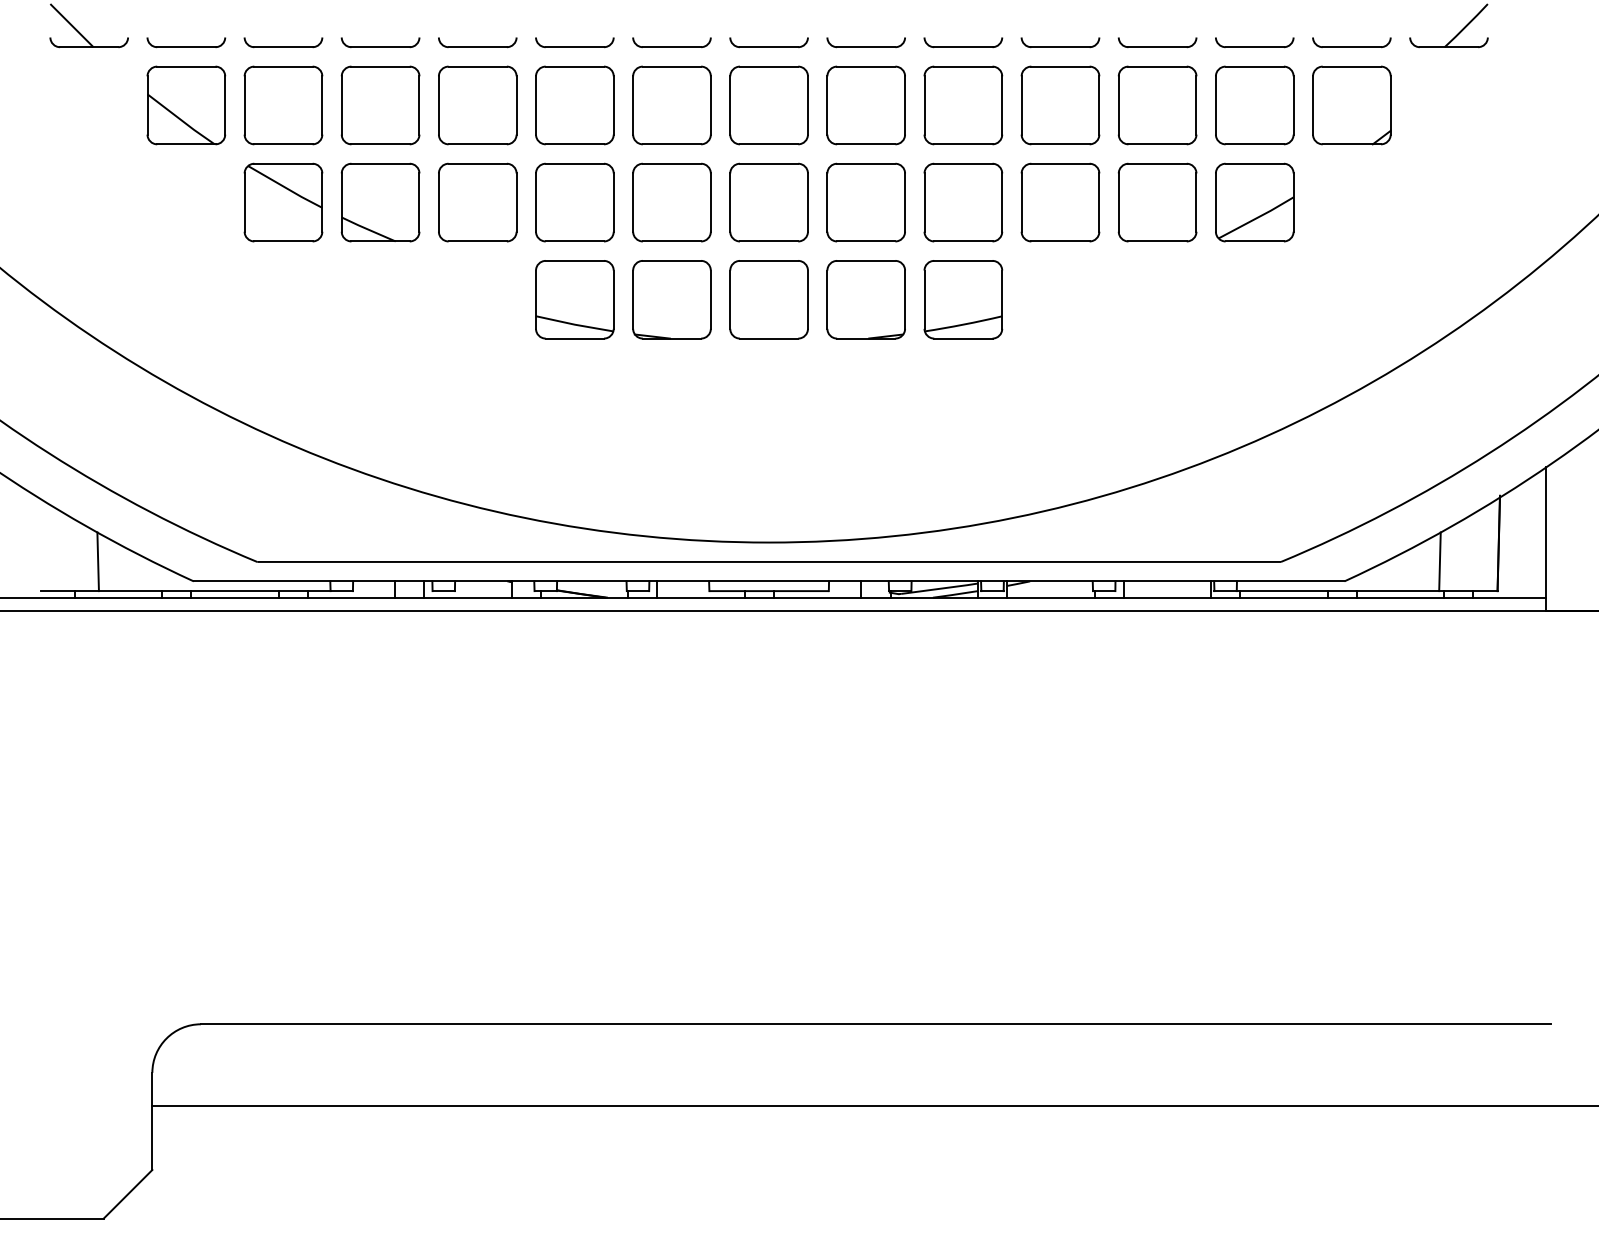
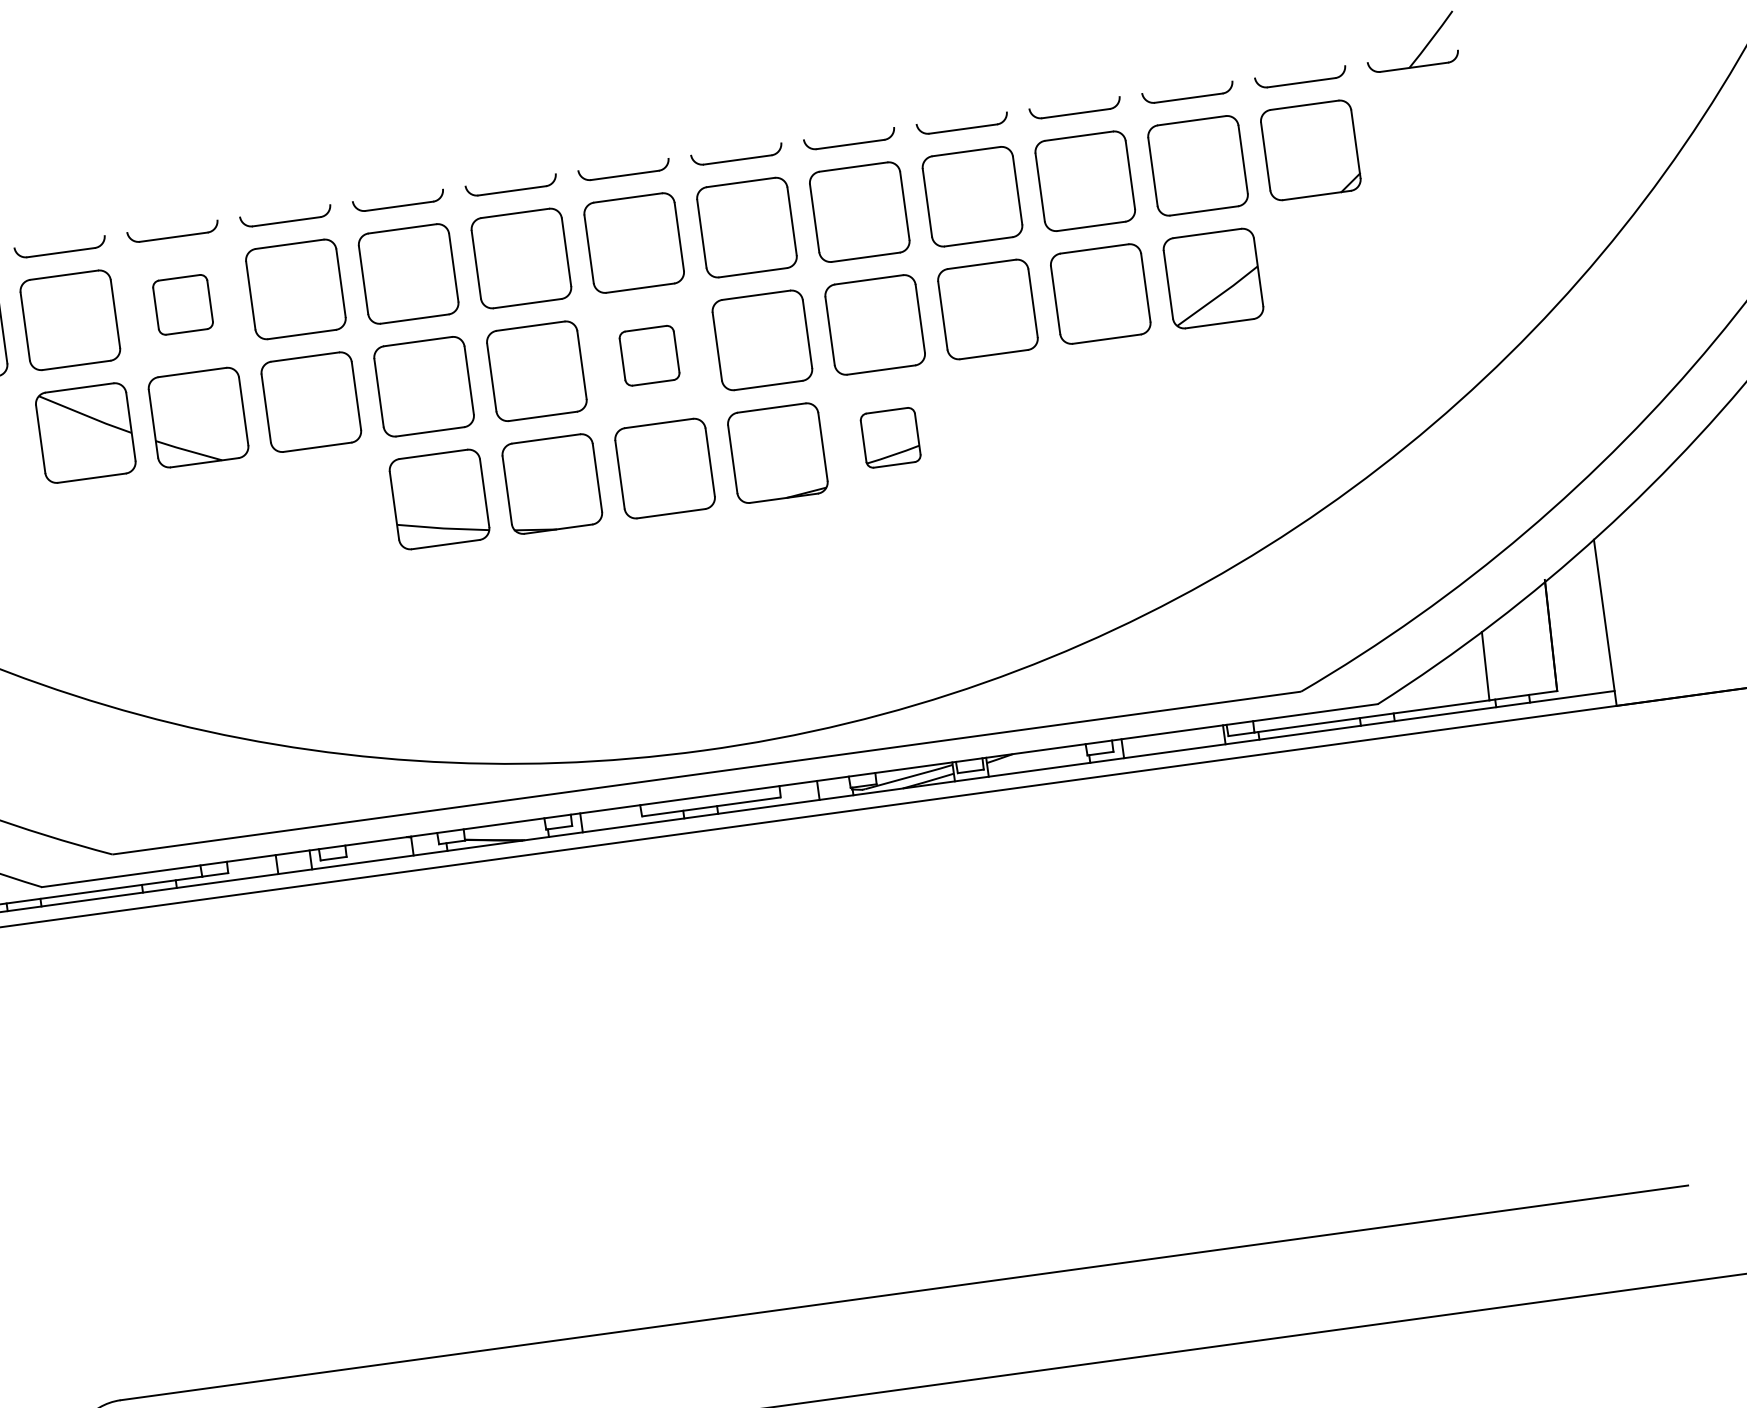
part: (380, 105) -> (183, 304), size x0.6
part: (768, 202) -> (648, 355), size x0.6
part: (963, 299) -> (890, 437), size x0.6

